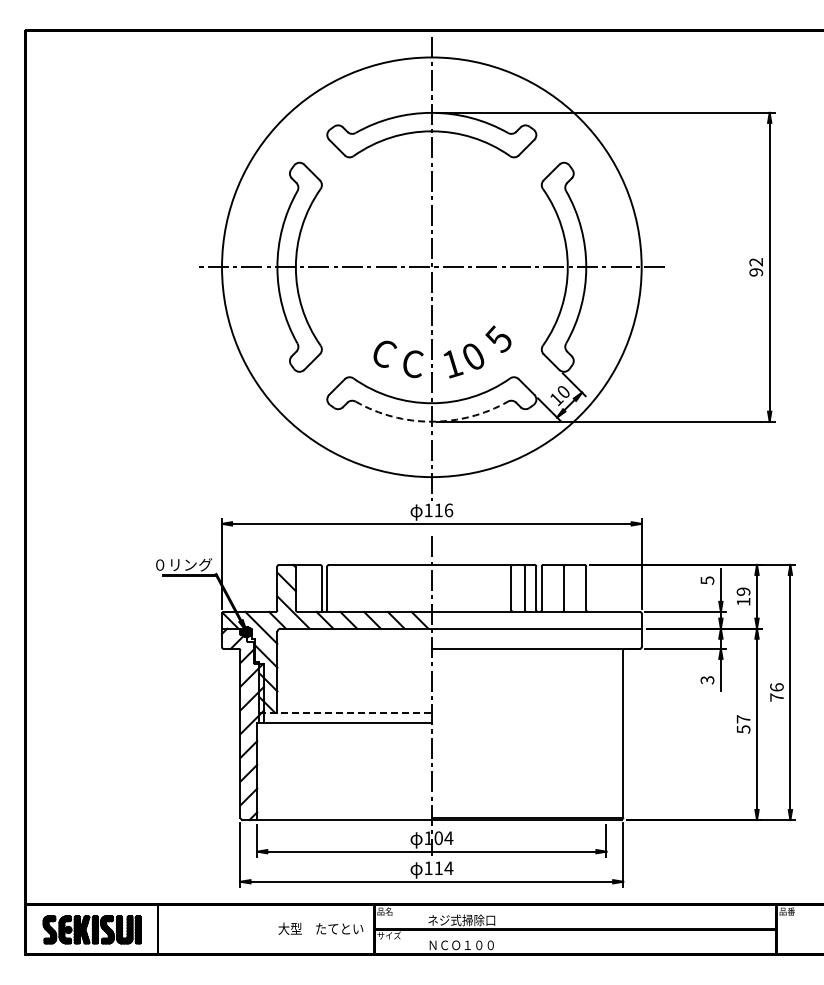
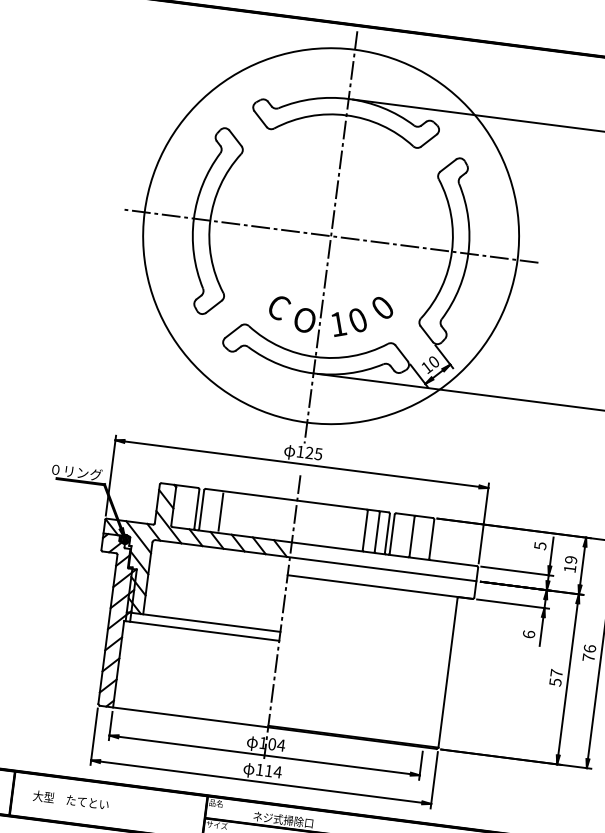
text: (498, 338) -> (382, 307), 5 -> 0
text: (415, 362) -> (305, 318), C -> O
arc: (431, 421) -> (313, 373), dashed -> solid
text: (443, 510) -> (313, 453), 116 -> 125
line: (348, 588) -> (220, 512), added
text: (707, 680) -> (529, 634), 3 -> 6
line: (345, 712) -> (203, 621), dashed -> solid
text: (320, 928) -> (70, 799), moved

